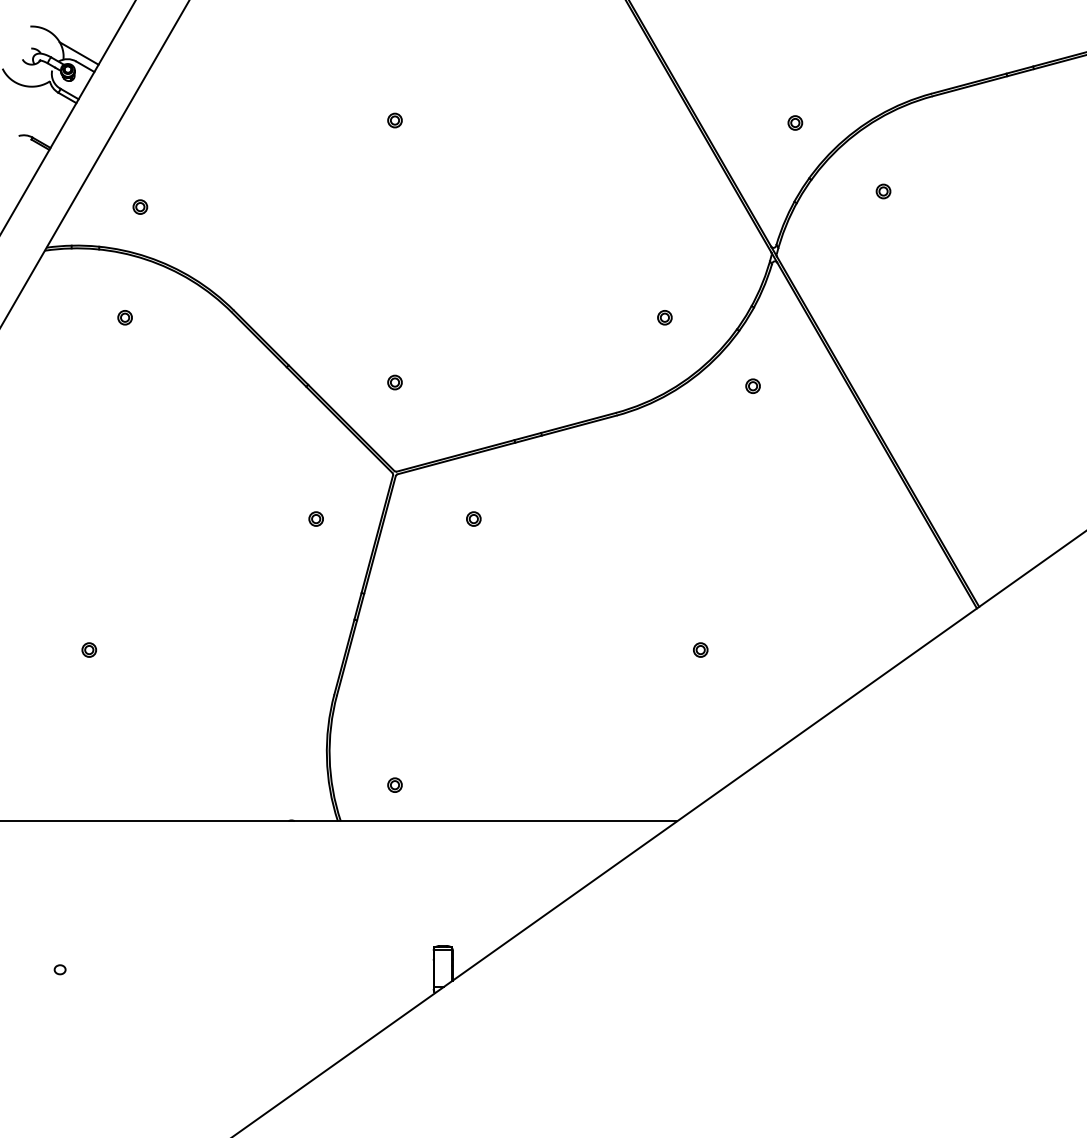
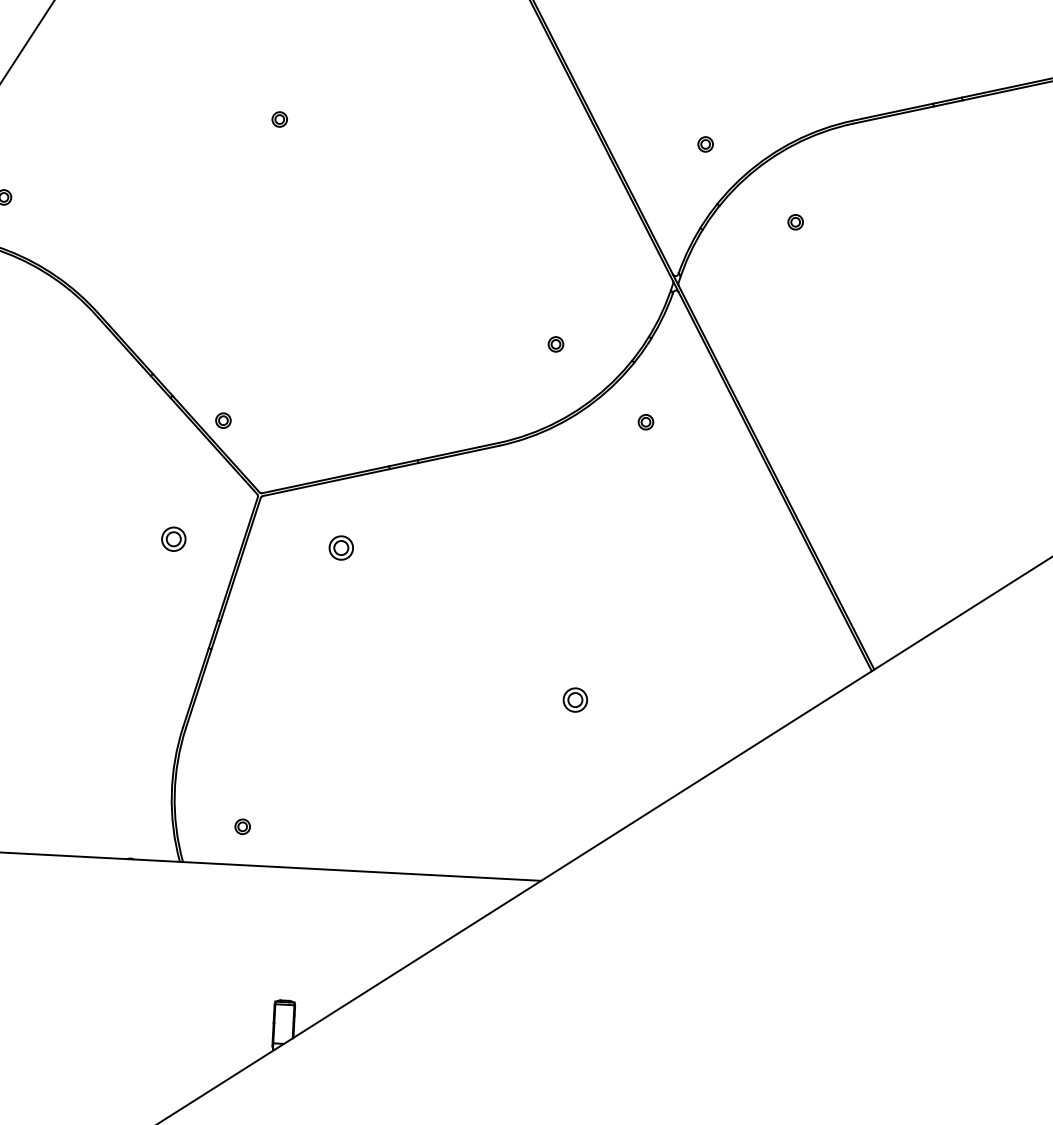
part: (394, 382) -> (222, 420), moved
part: (315, 518) -> (172, 538), size x1.6
part: (473, 518) -> (341, 547), size x1.6
part: (700, 649) -> (575, 699), size x1.6

